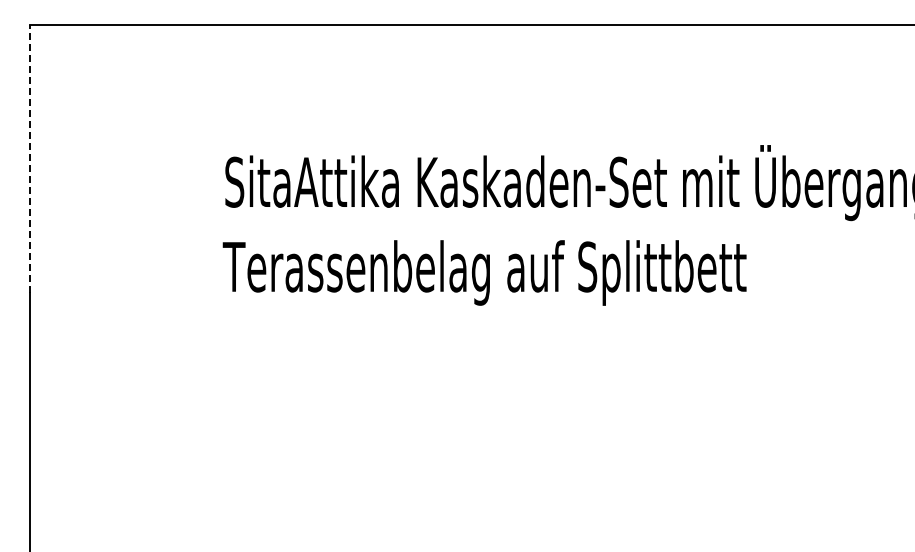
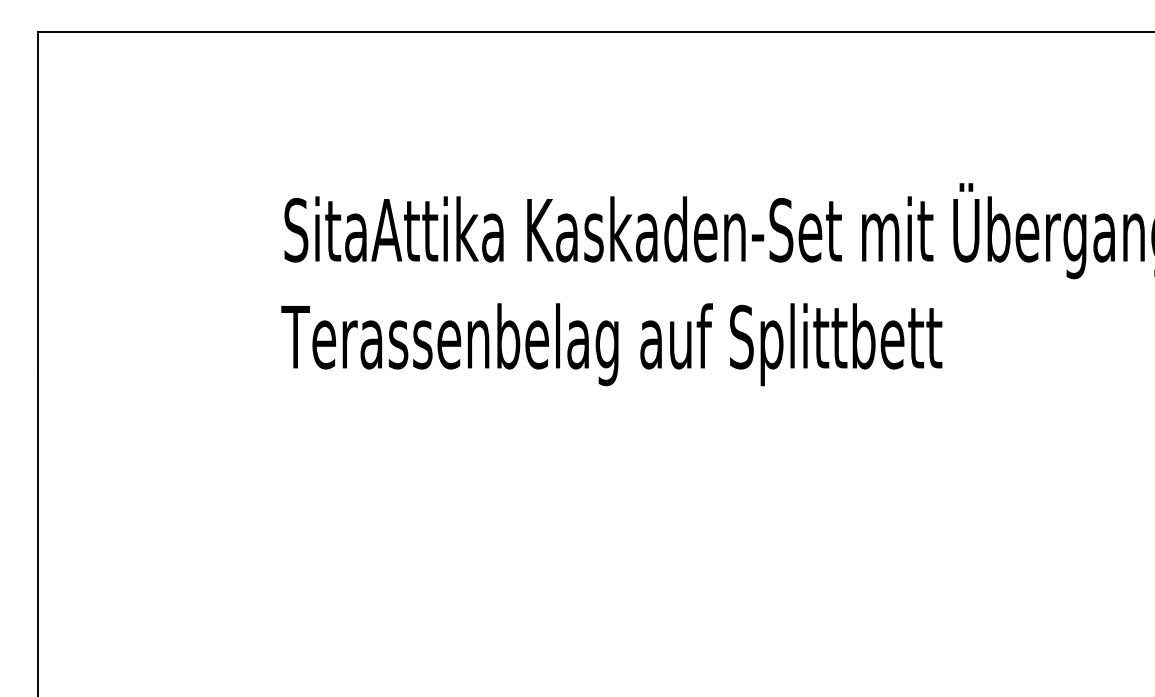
line: (30, 158) -> (38, 200), dashed -> solid

